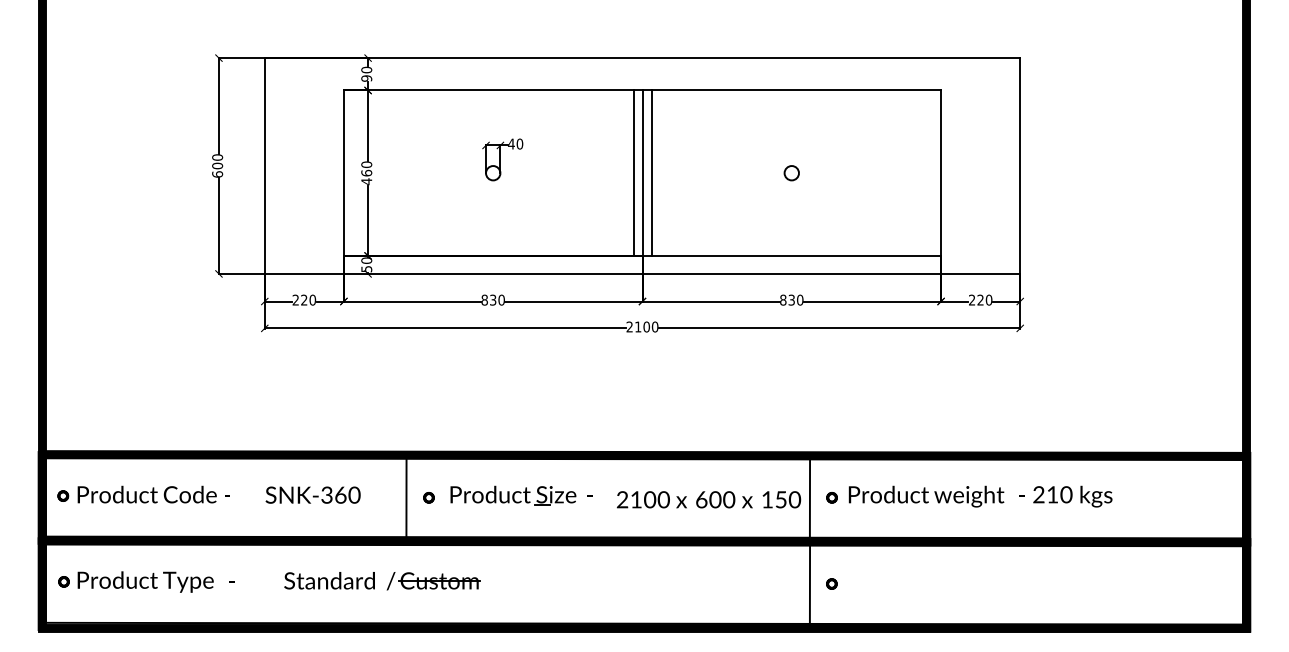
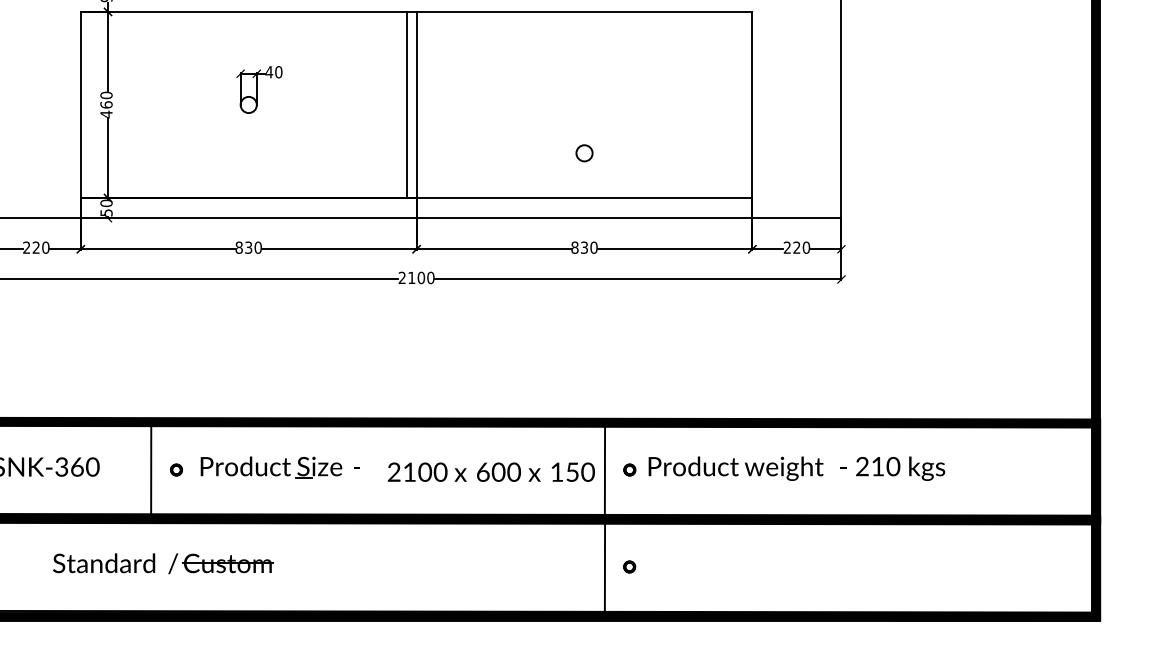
line: (651, 172) -> (426, 104), removed
circle: (791, 173) -> (584, 153), moved
part: (389, 582) -> (171, 565), moved

